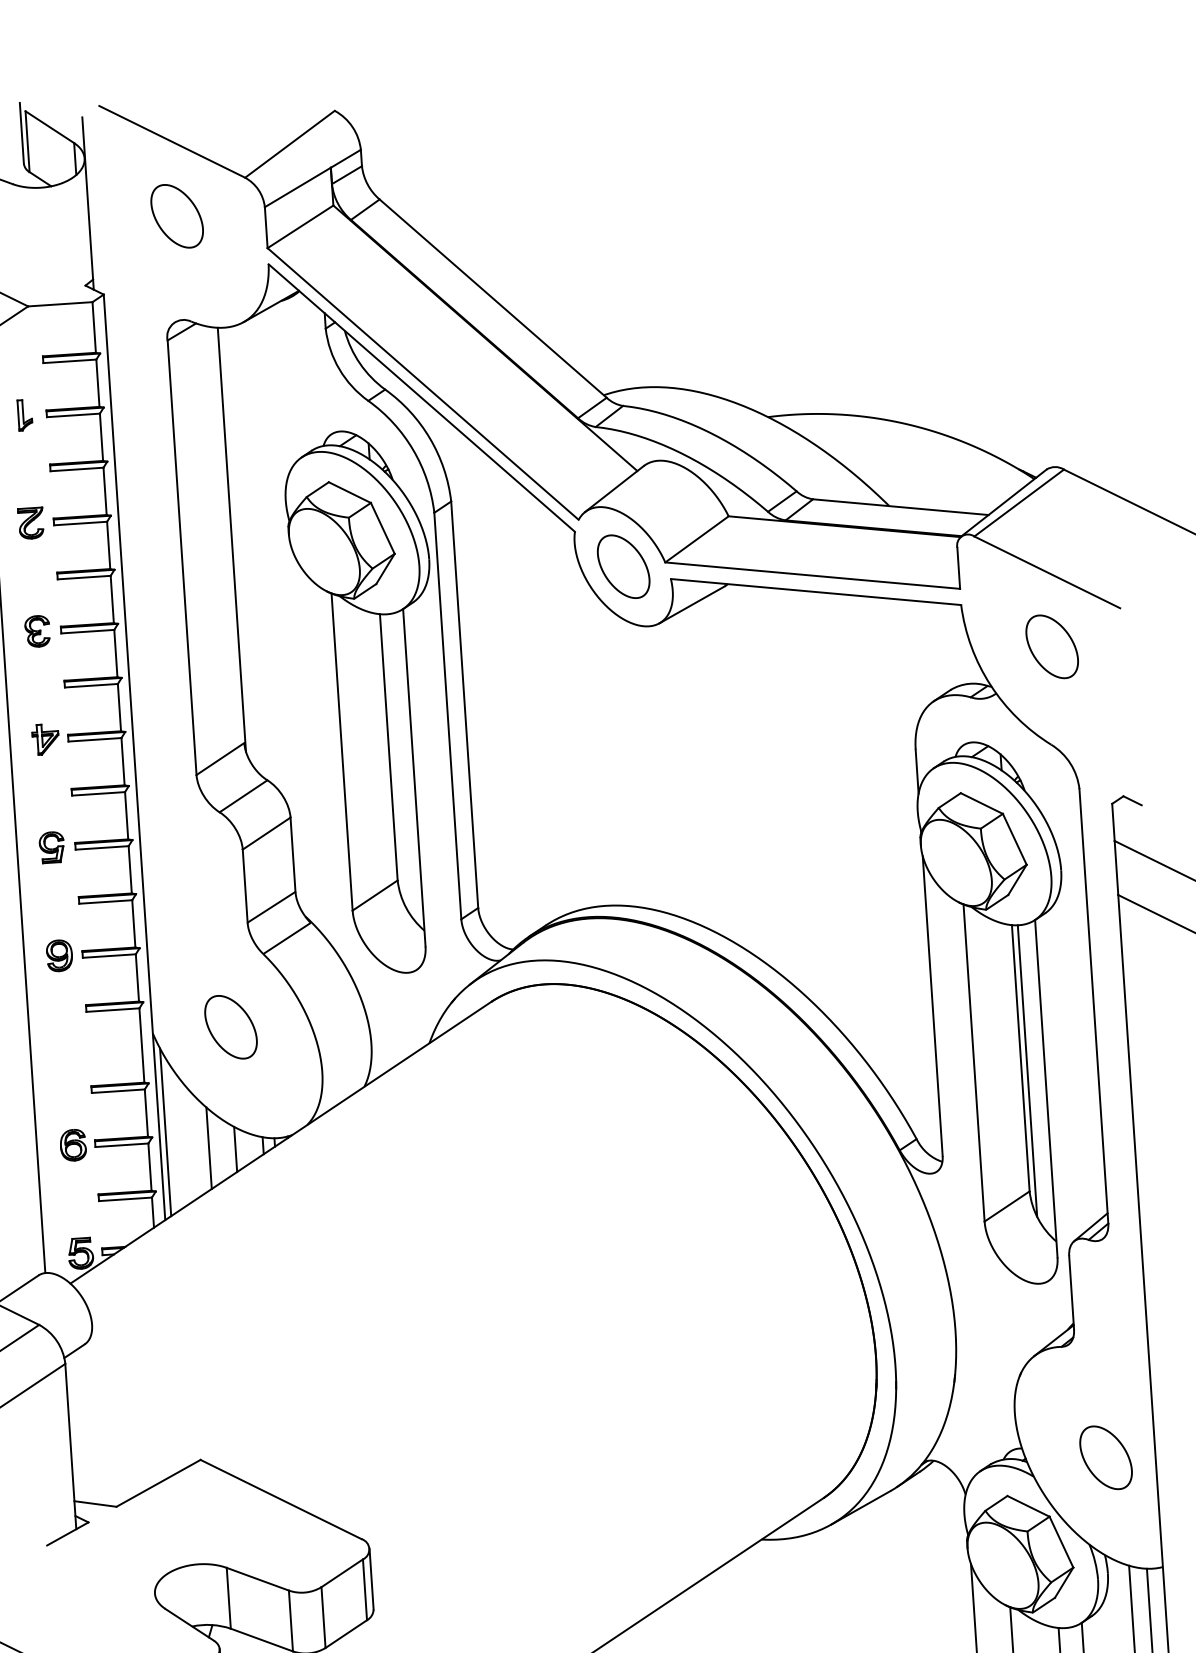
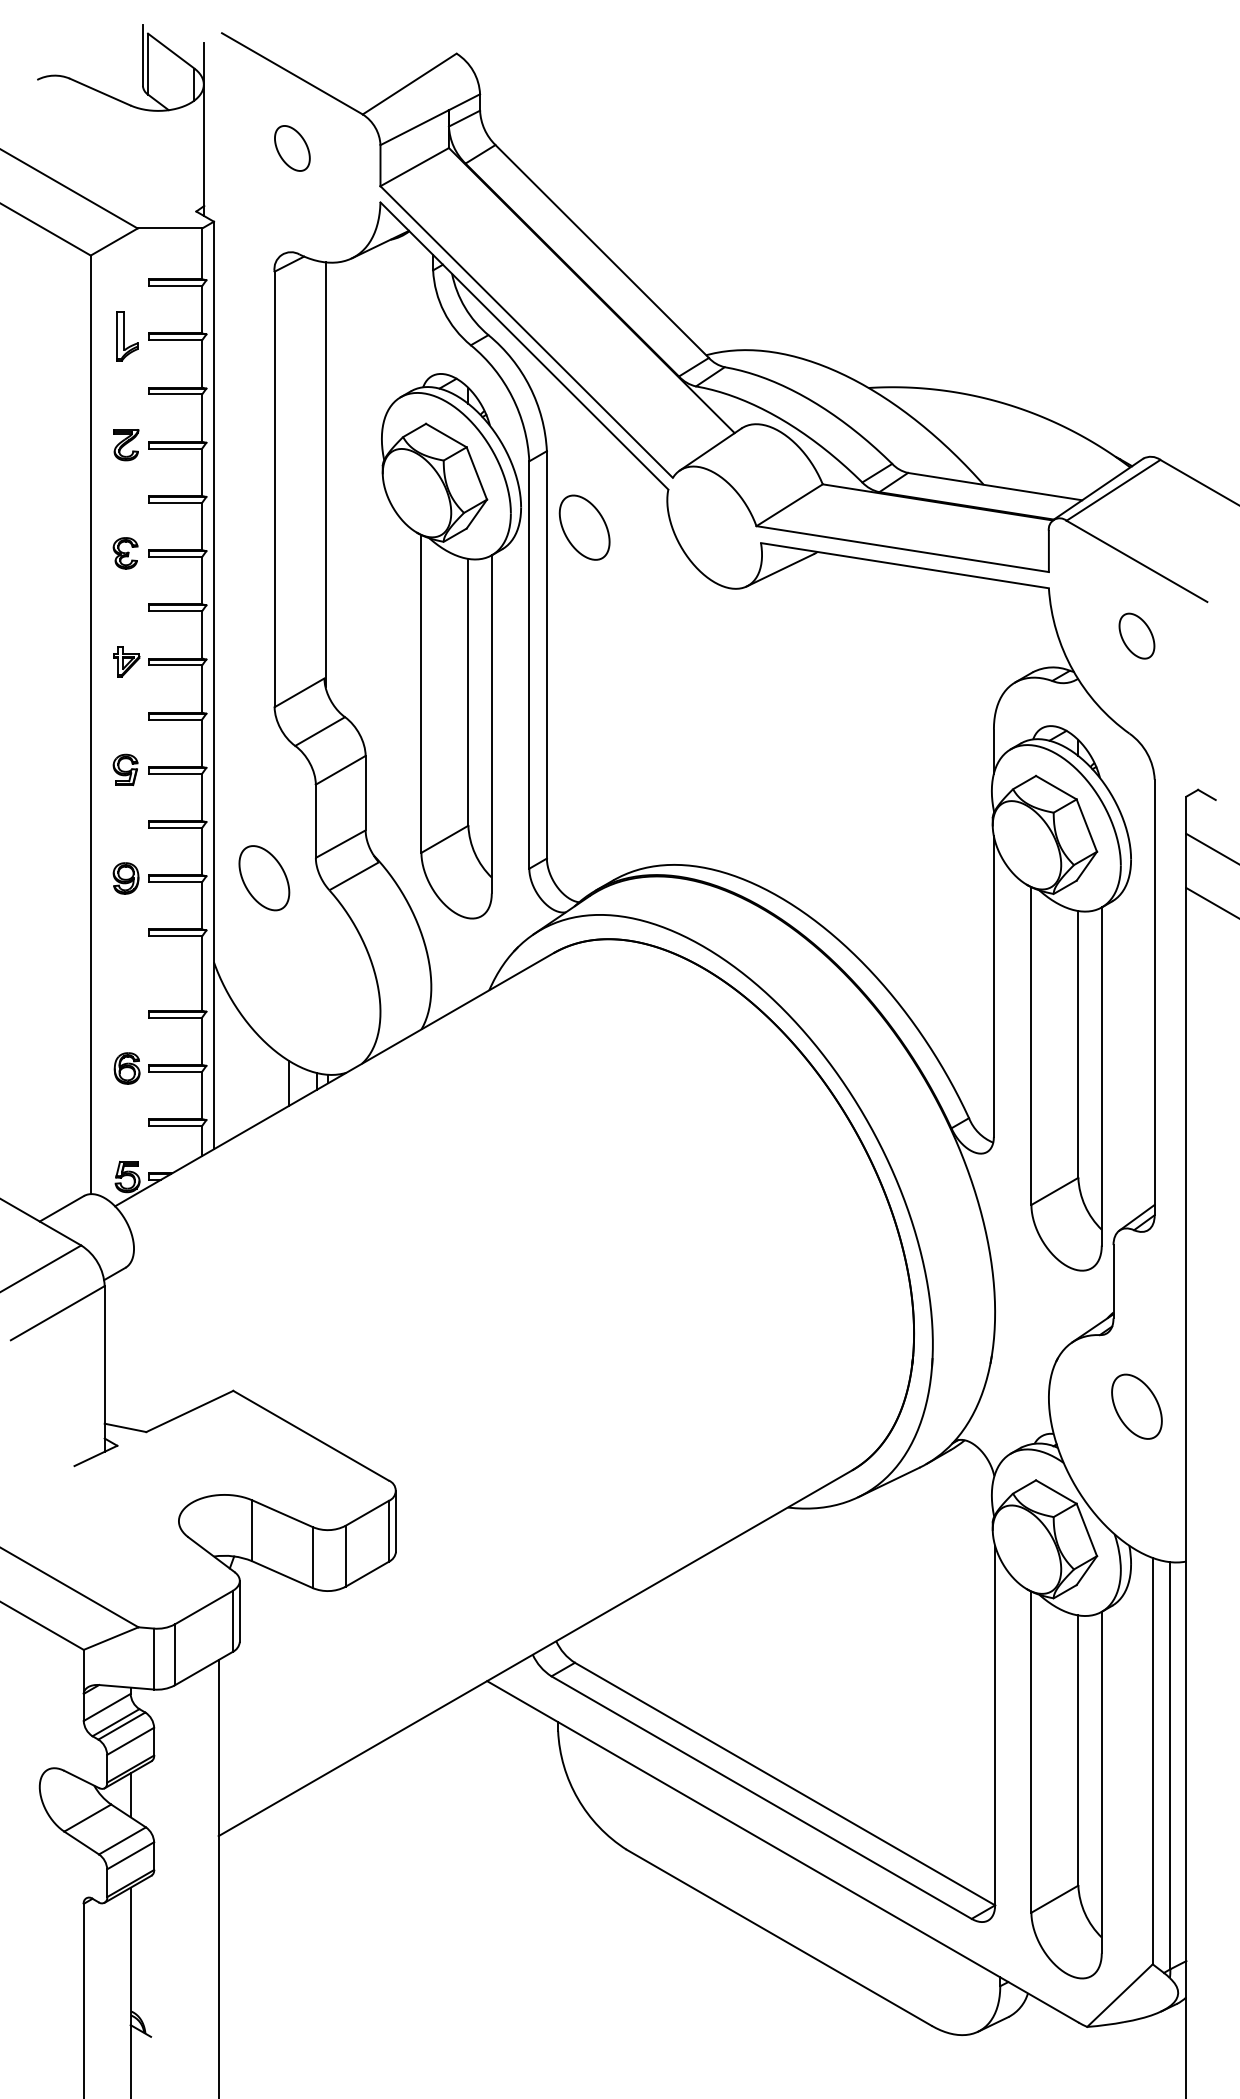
part: (177, 216) -> (292, 148), size x0.7
part: (25, 414) -> (127, 336), size x1.6
part: (623, 566) -> (584, 527), moved
part: (1051, 647) -> (1136, 636), size x0.7
part: (231, 1027) -> (264, 878), moved
line: (1027, 1070) -> (1084, 1057), removed
line: (165, 1132) -> (220, 1061), removed
line: (209, 1148) -> (262, 1080), removed
part: (1105, 1457) -> (1136, 1406), moved

